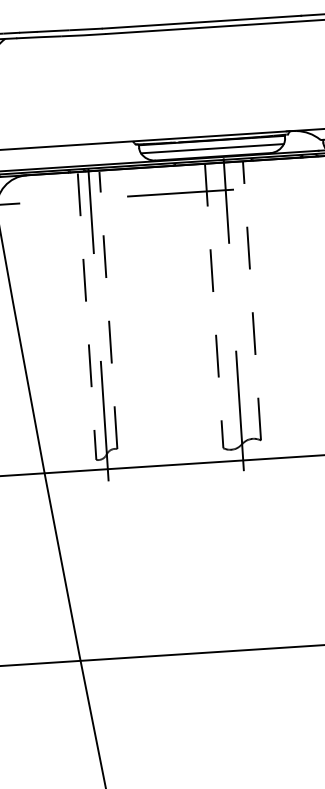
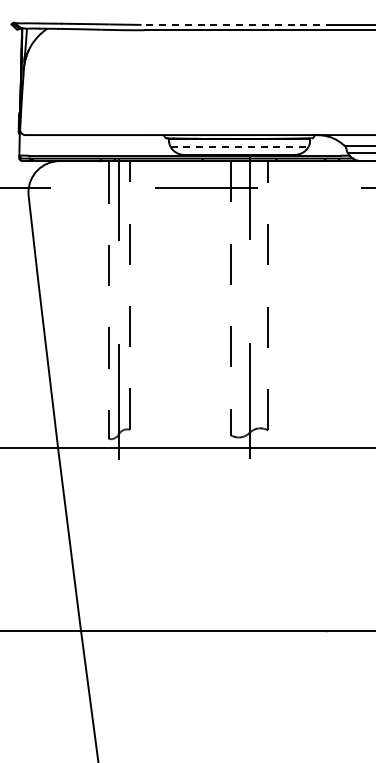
line: (202, 21) -> (237, 24), solid -> dashed
line: (212, 149) -> (239, 147), solid -> dashed

